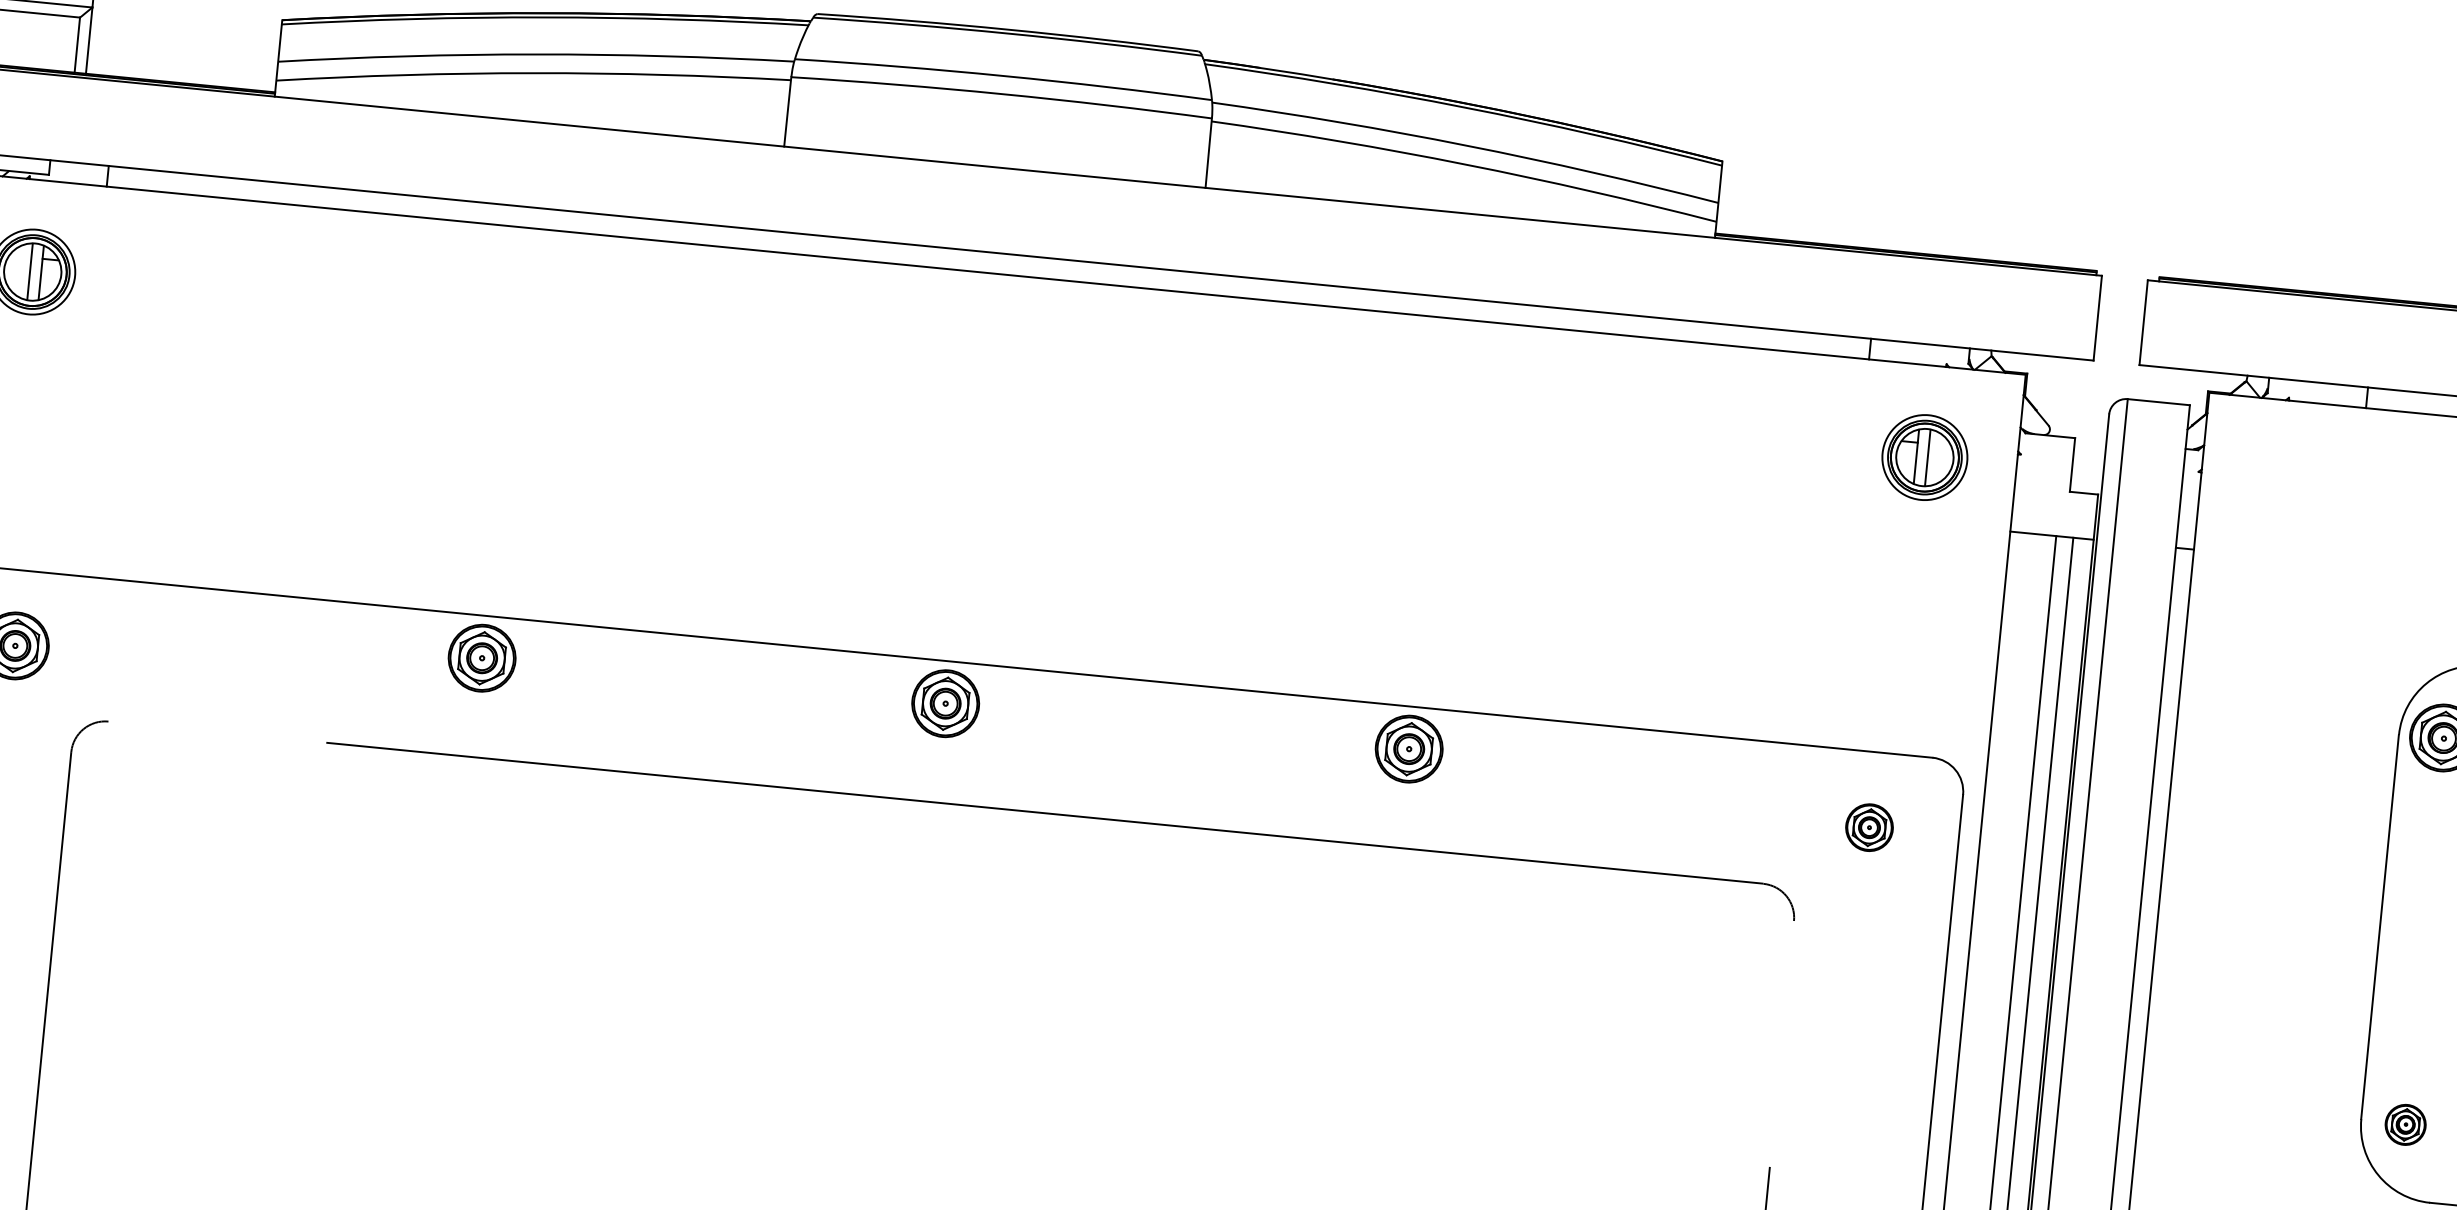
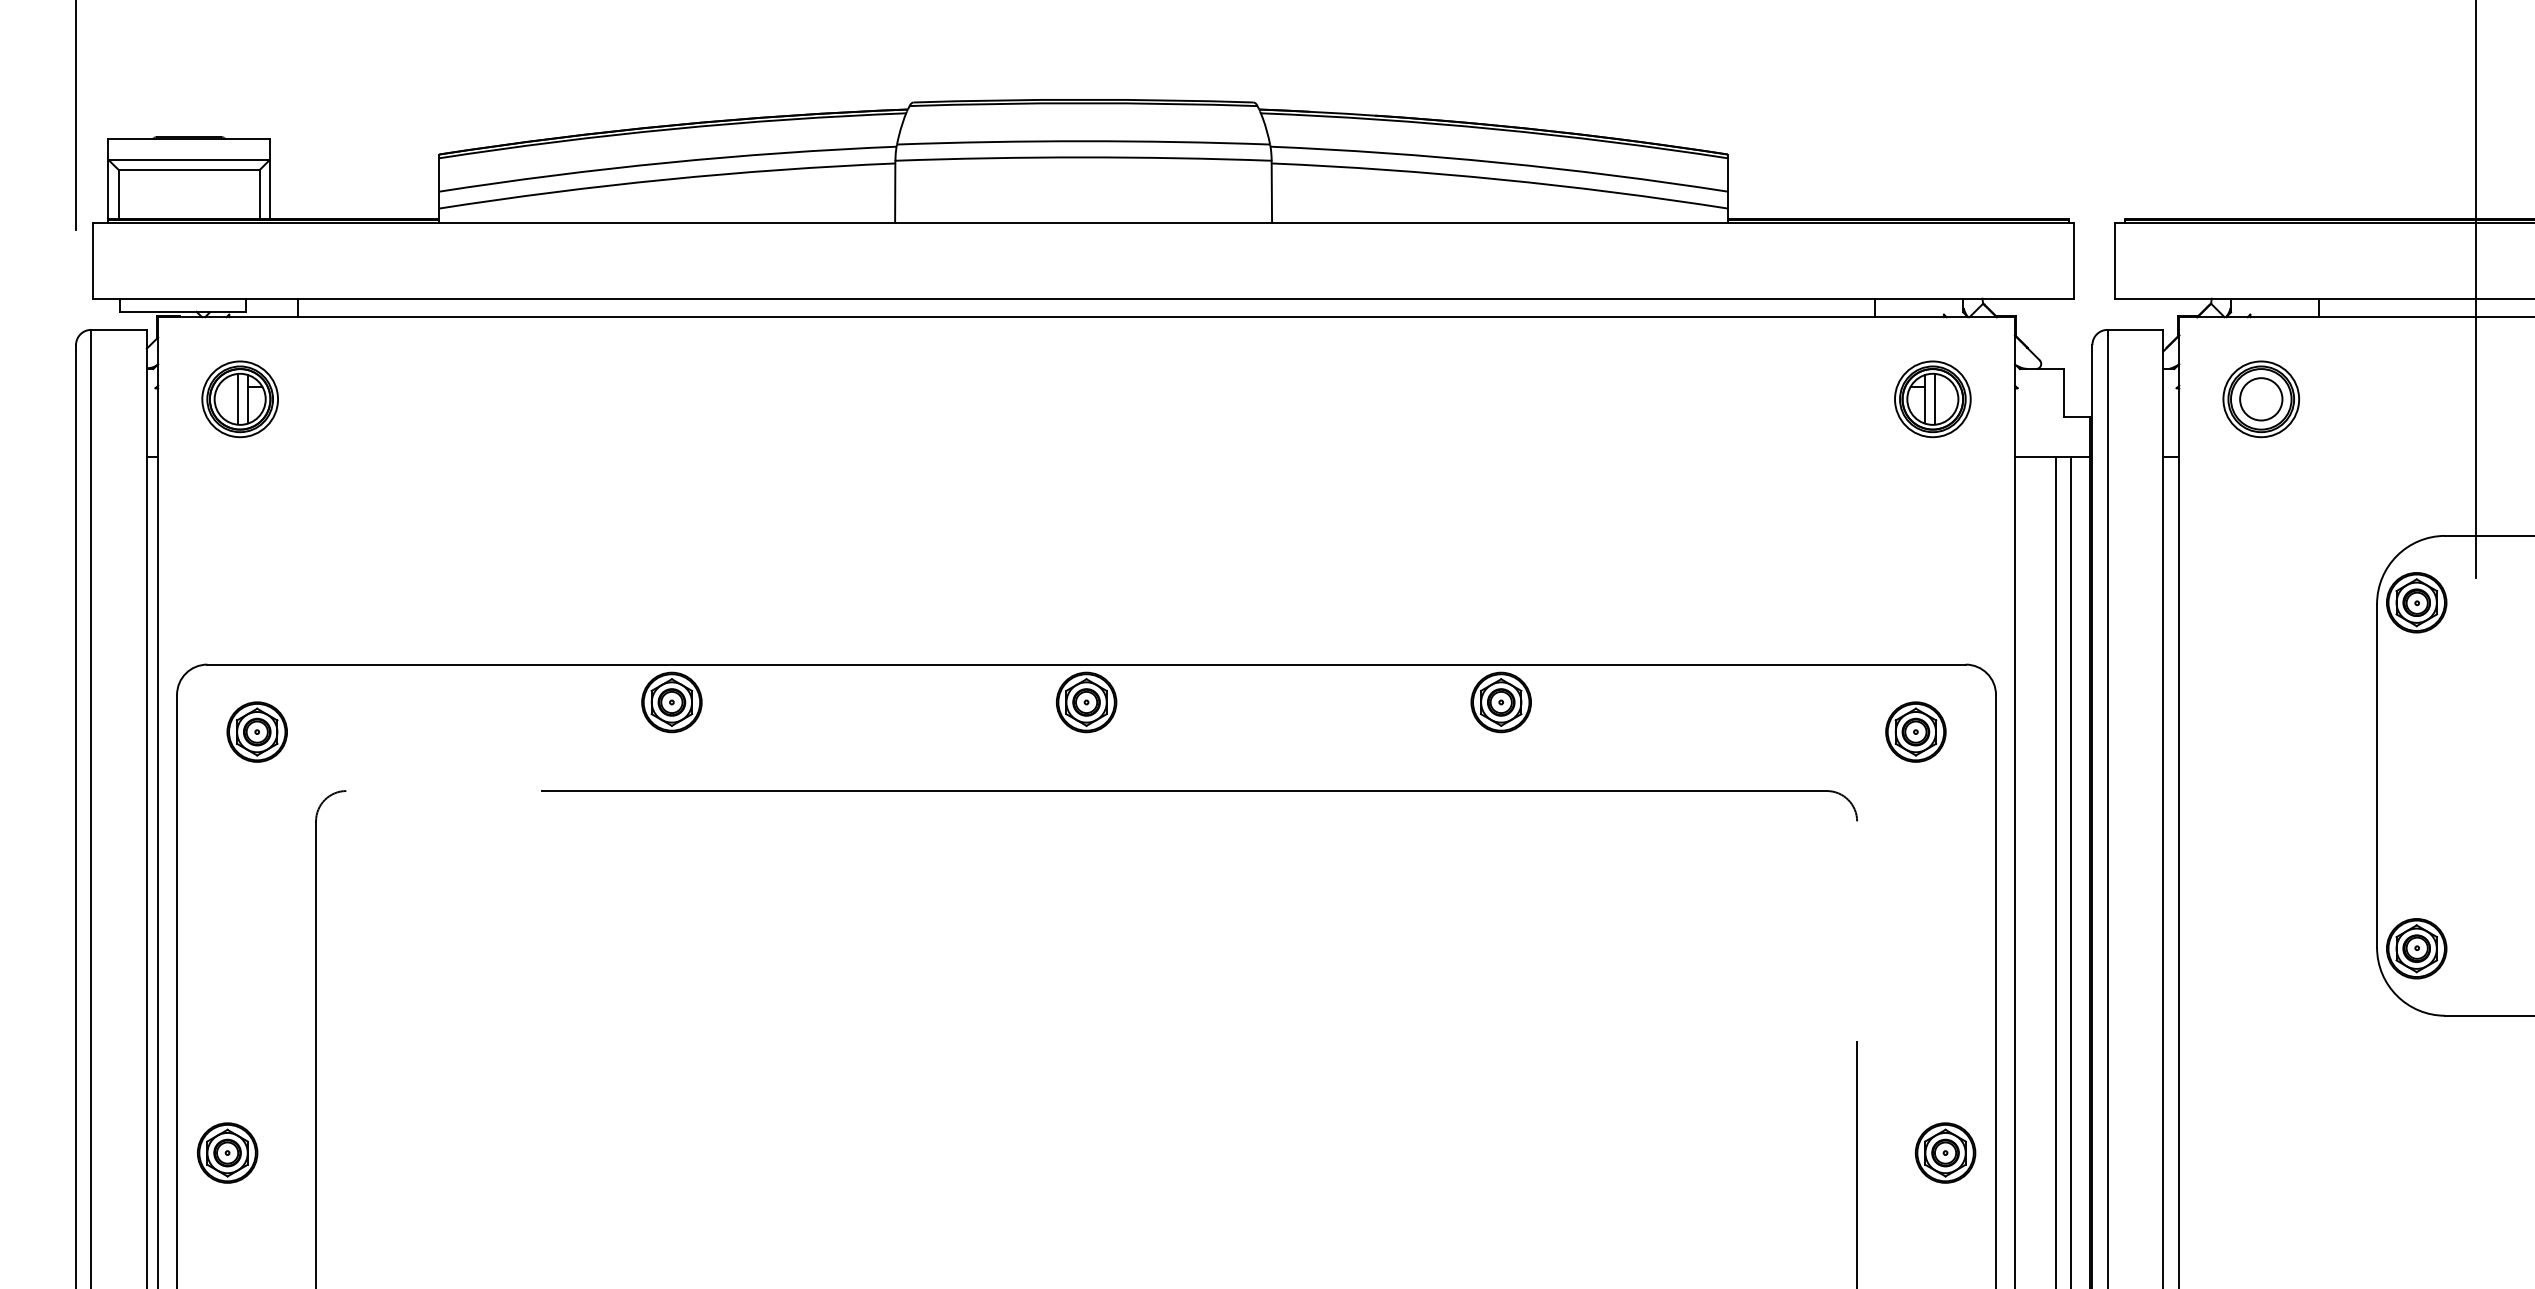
part: (2291, 493) -> (2260, 399), added
part: (1869, 826) -> (1915, 731), size x1.43
part: (2405, 1124) -> (2416, 948), size x1.67

